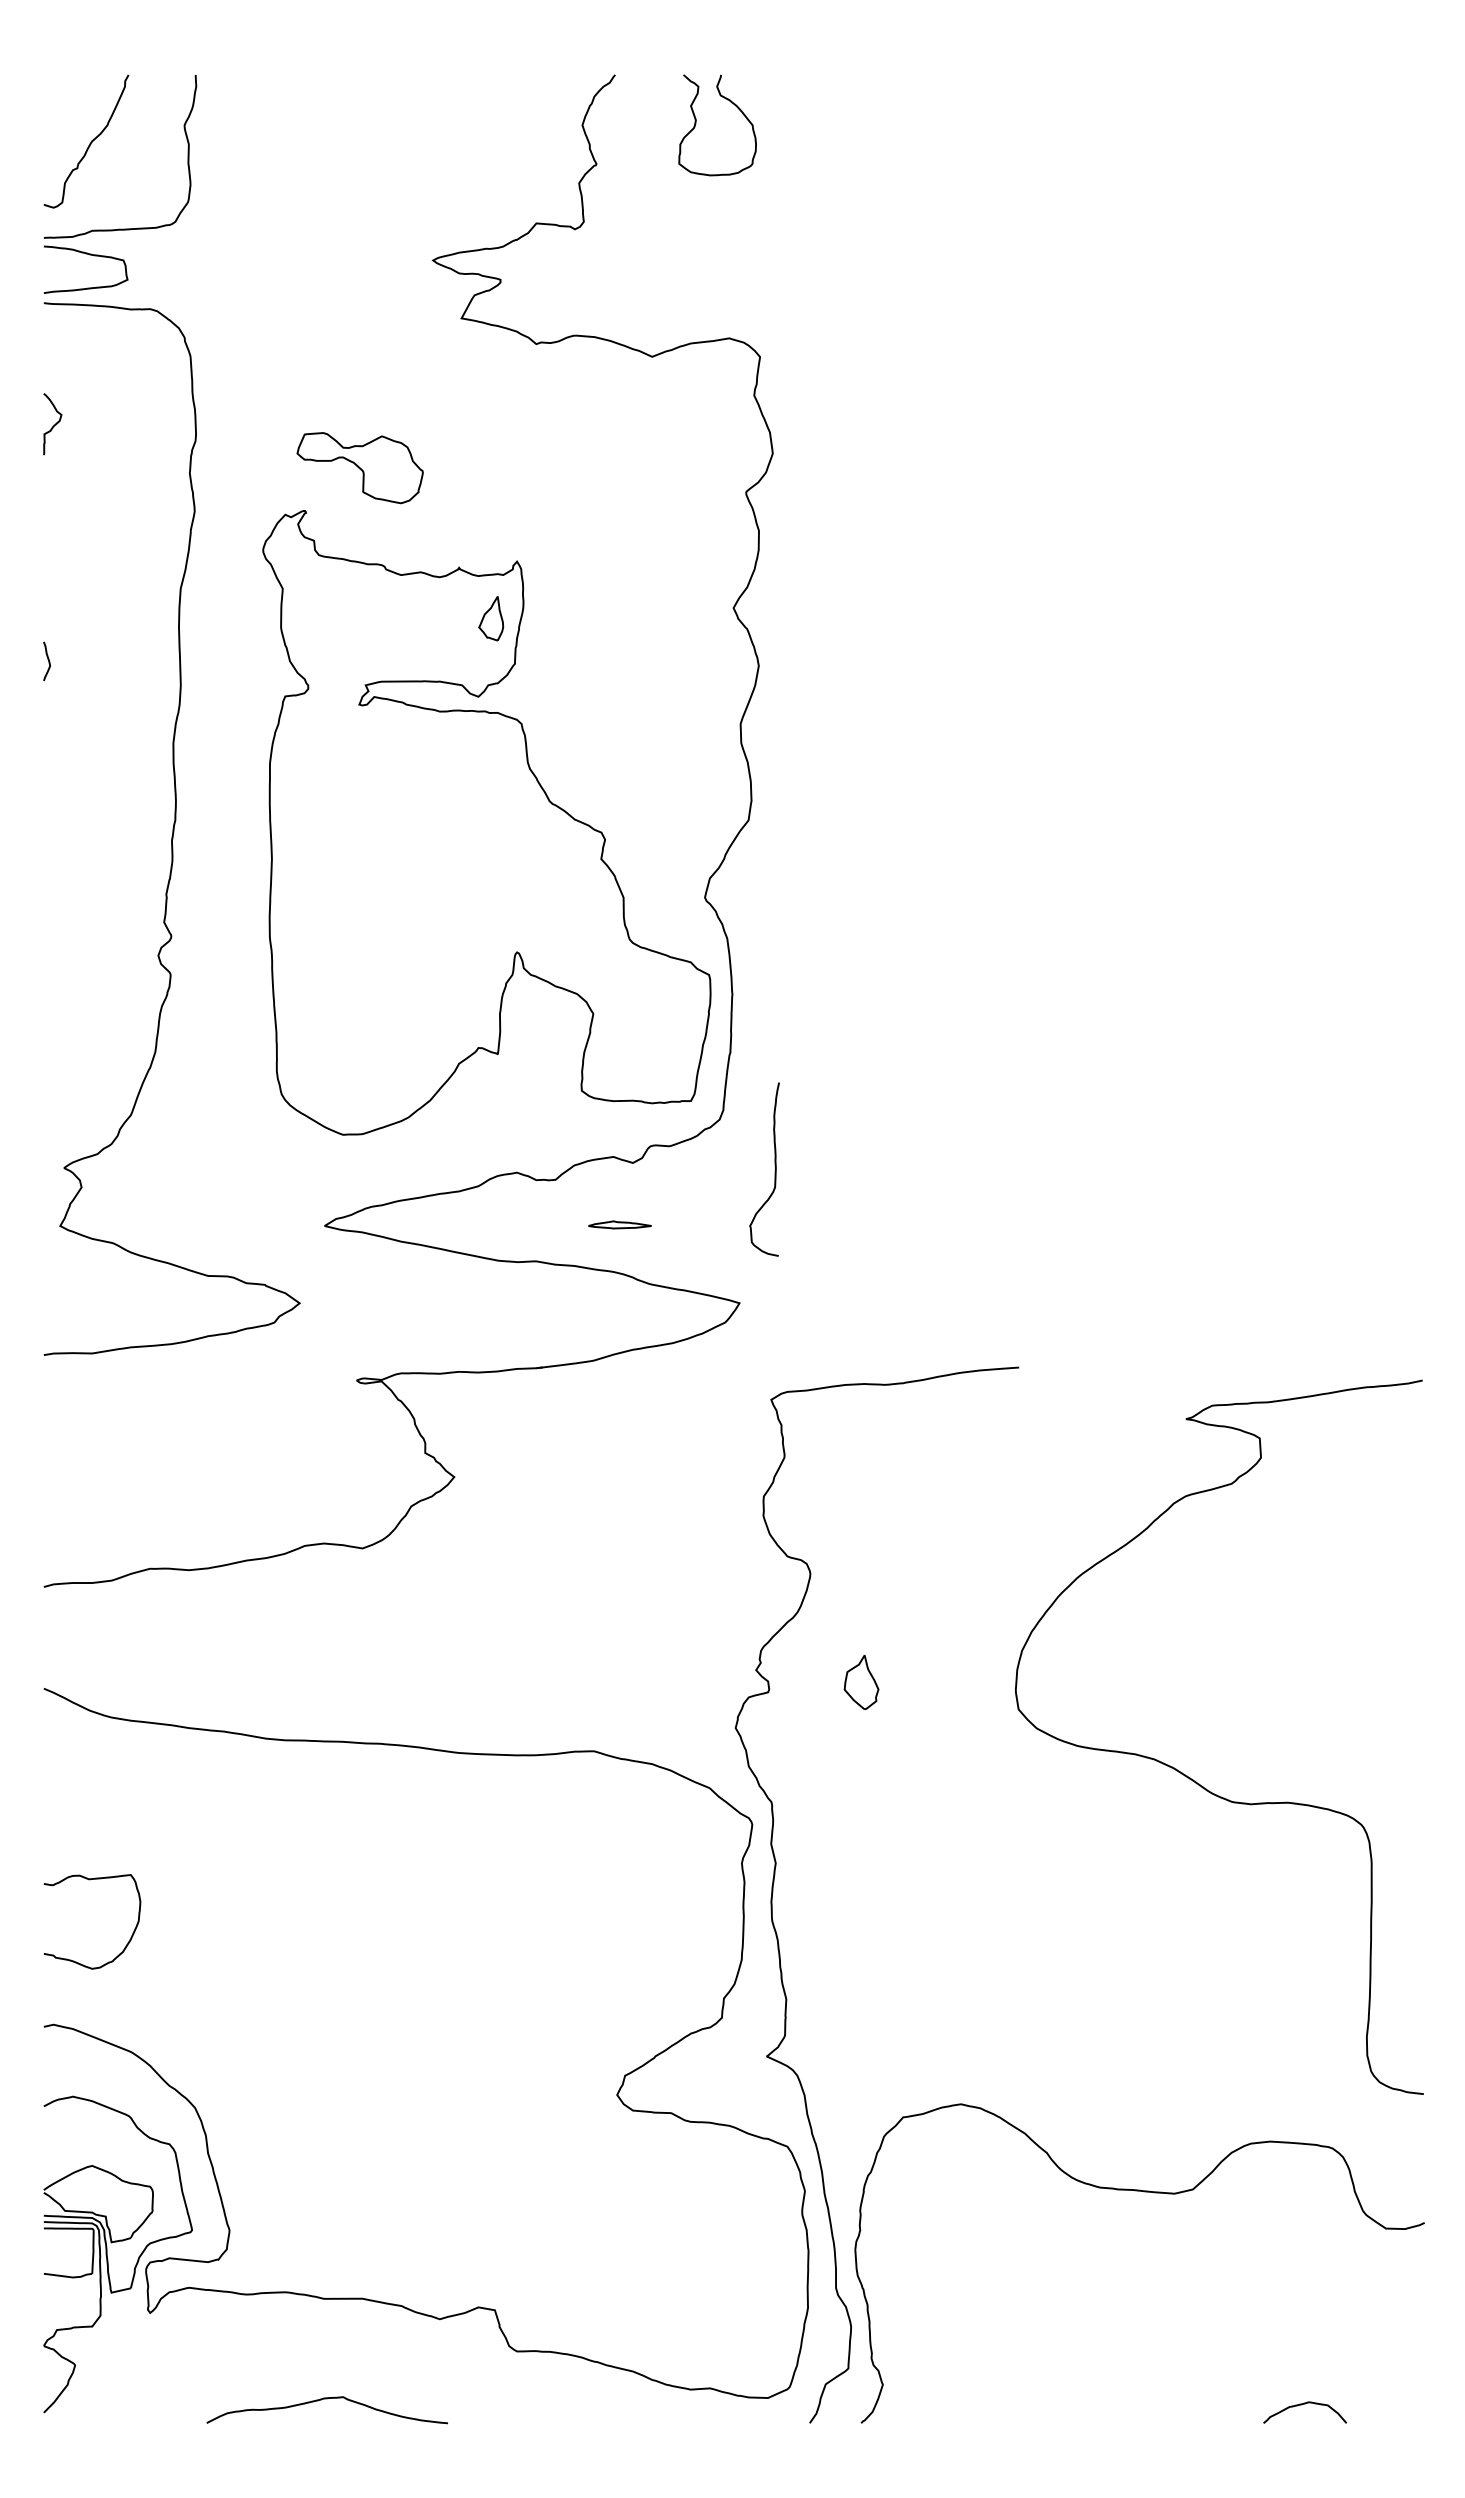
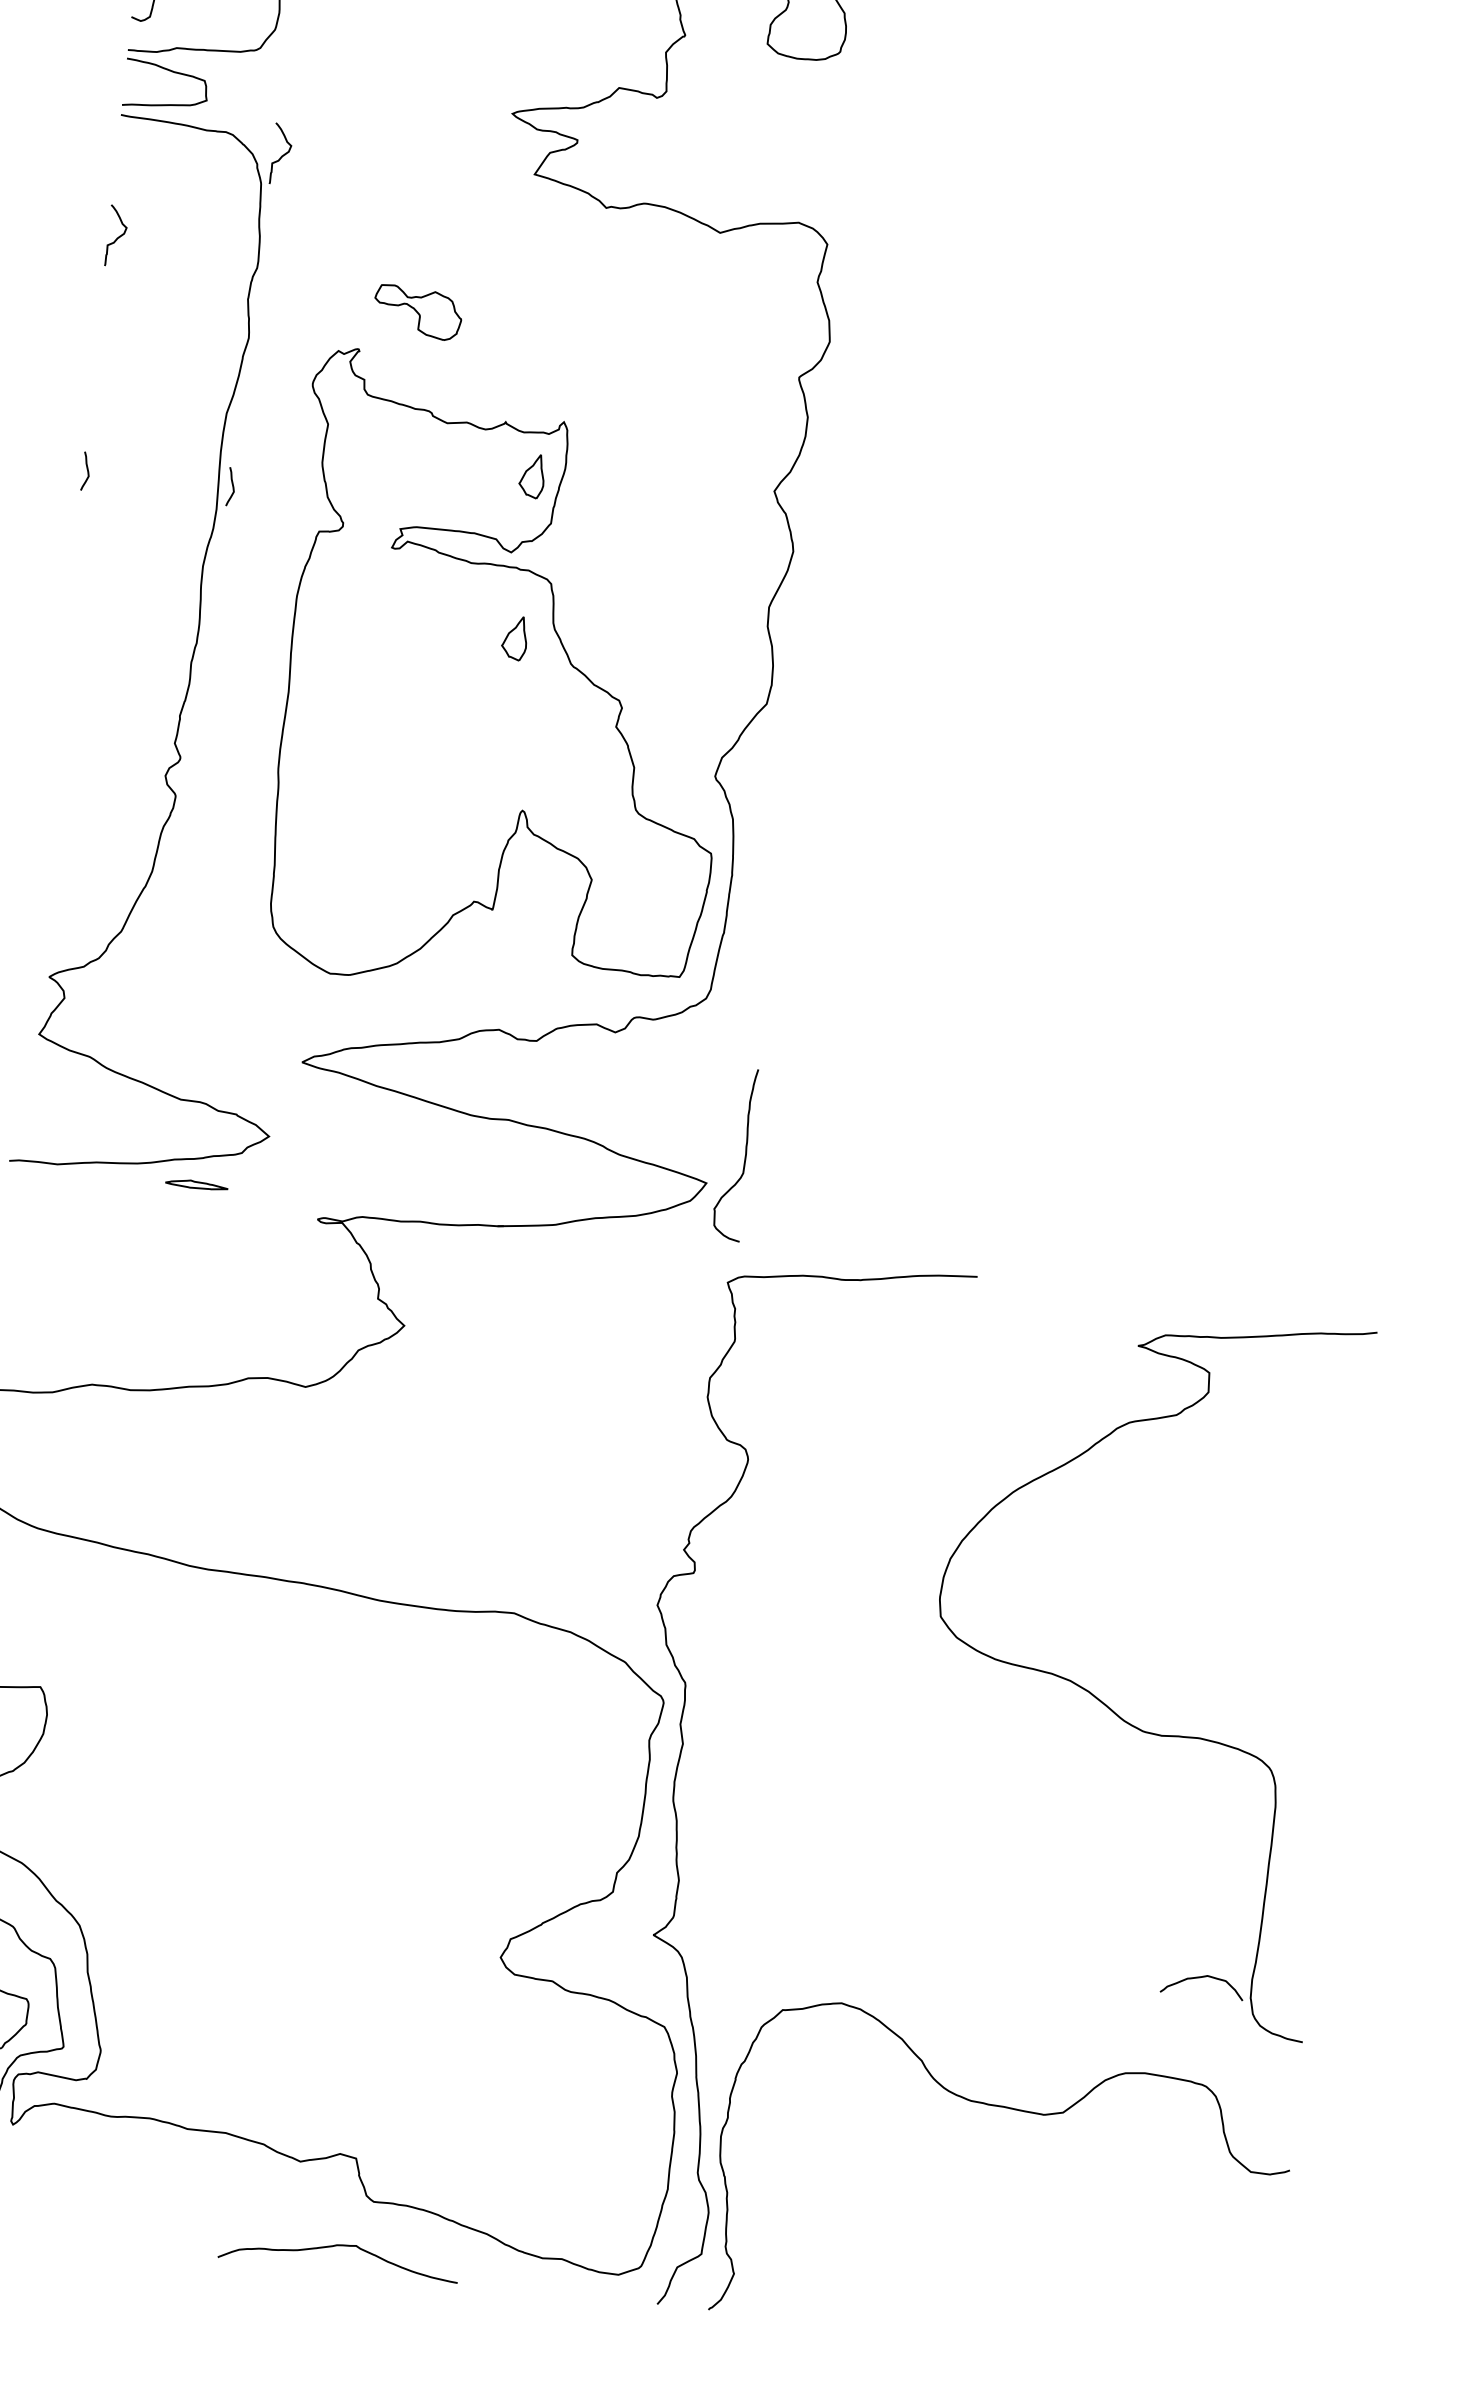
curve: (208, 326) -> (282, 155), added
part: (359, 468) -> (417, 312), size x0.7
curve: (193, 659) -> (231, 485), added
part: (491, 781) -> (515, 638), added
curve: (774, 1170) -> (744, 1156), moved
part: (619, 1224) -> (196, 1184), moved
part: (861, 1682) -> (787, 1573), removed
curve: (326, 2399) -> (339, 2246), moved
curve: (1305, 2404) -> (1203, 1977), moved

